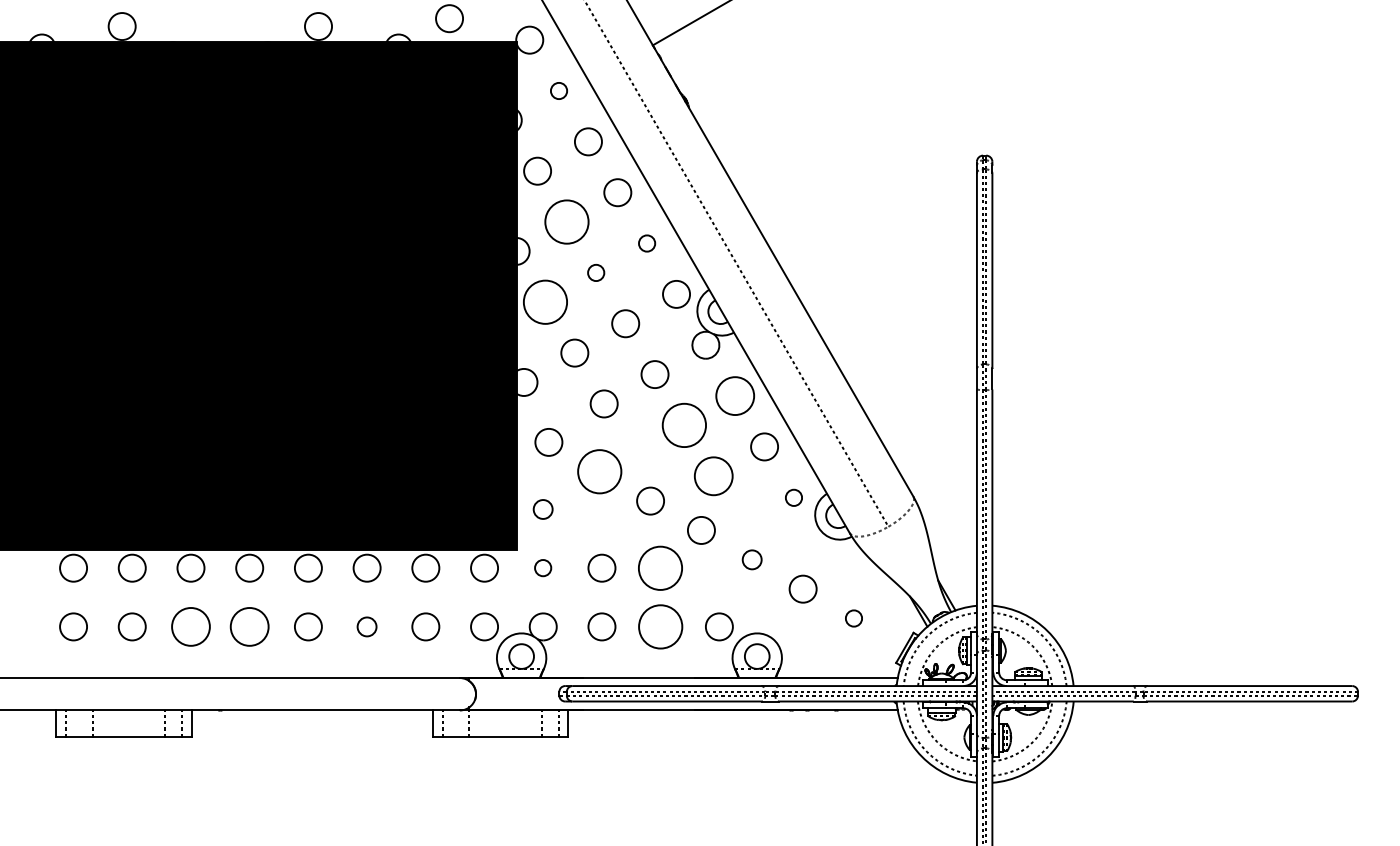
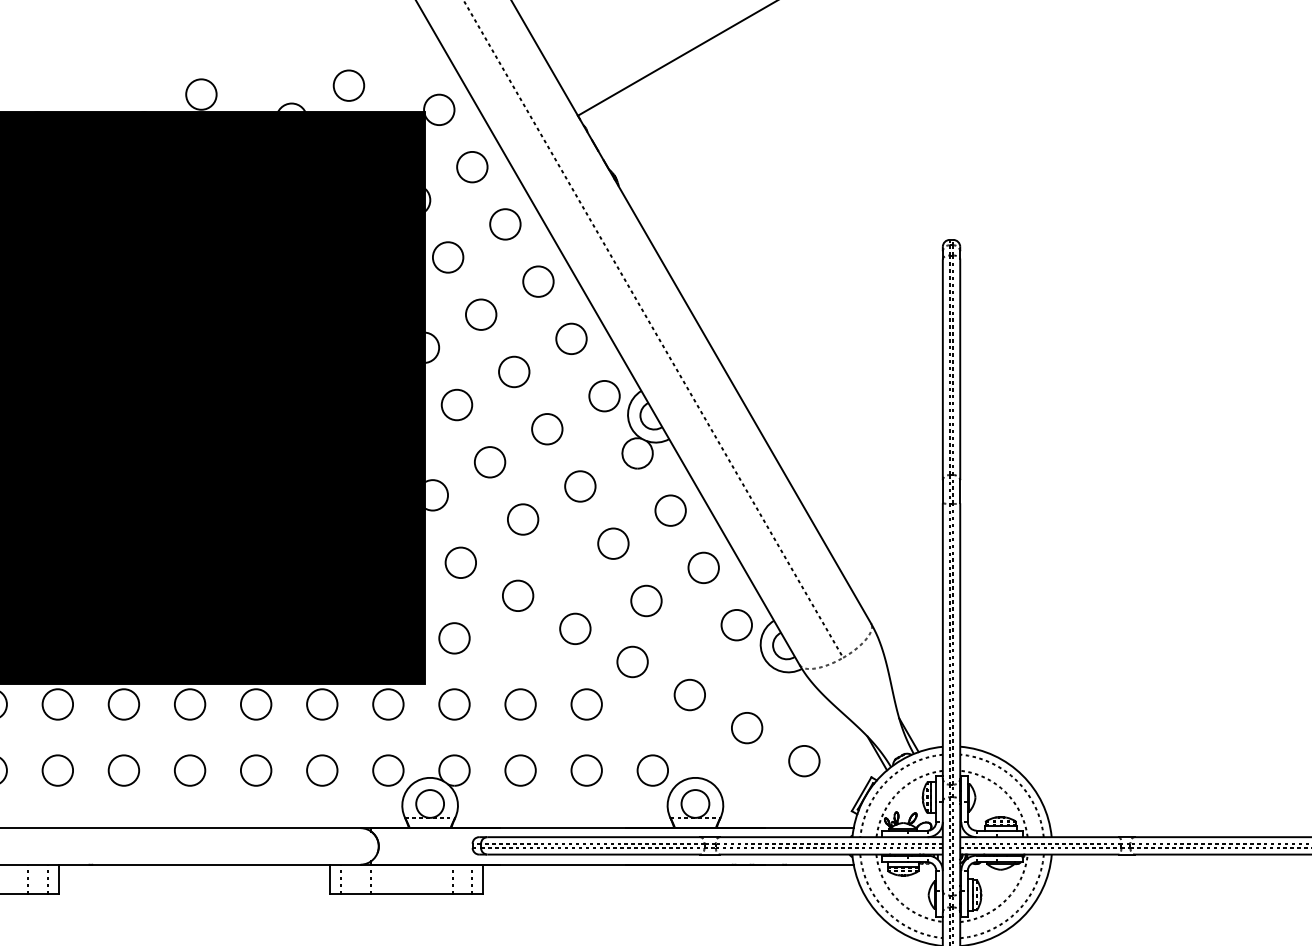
circle: (558, 90) -> (471, 166), size x1.67
circle: (566, 221) -> (480, 314), size x0.62
circle: (646, 243) -> (570, 338), size x1.67
circle: (595, 272) -> (513, 371), size x1.67
circle: (545, 301) -> (457, 404), size x0.62
circle: (734, 395) -> (669, 510), size x0.71
circle: (683, 424) -> (612, 542), size x0.62
circle: (599, 471) -> (517, 595), size x0.62
circle: (713, 475) -> (646, 600), size x0.71
circle: (793, 497) -> (736, 624), size x1.67
circle: (542, 509) -> (453, 638), size x1.43
circle: (751, 559) -> (688, 694), size x1.43
circle: (542, 567) -> (453, 703), size x1.67
circle: (660, 567) -> (586, 703), size x0.62
circle: (853, 618) -> (803, 761), size x1.67
circle: (190, 626) -> (57, 770), size x0.71
circle: (249, 626) -> (123, 770), size x0.71
circle: (366, 626) -> (255, 770), size x1.43
circle: (660, 626) -> (586, 770), size x0.62

